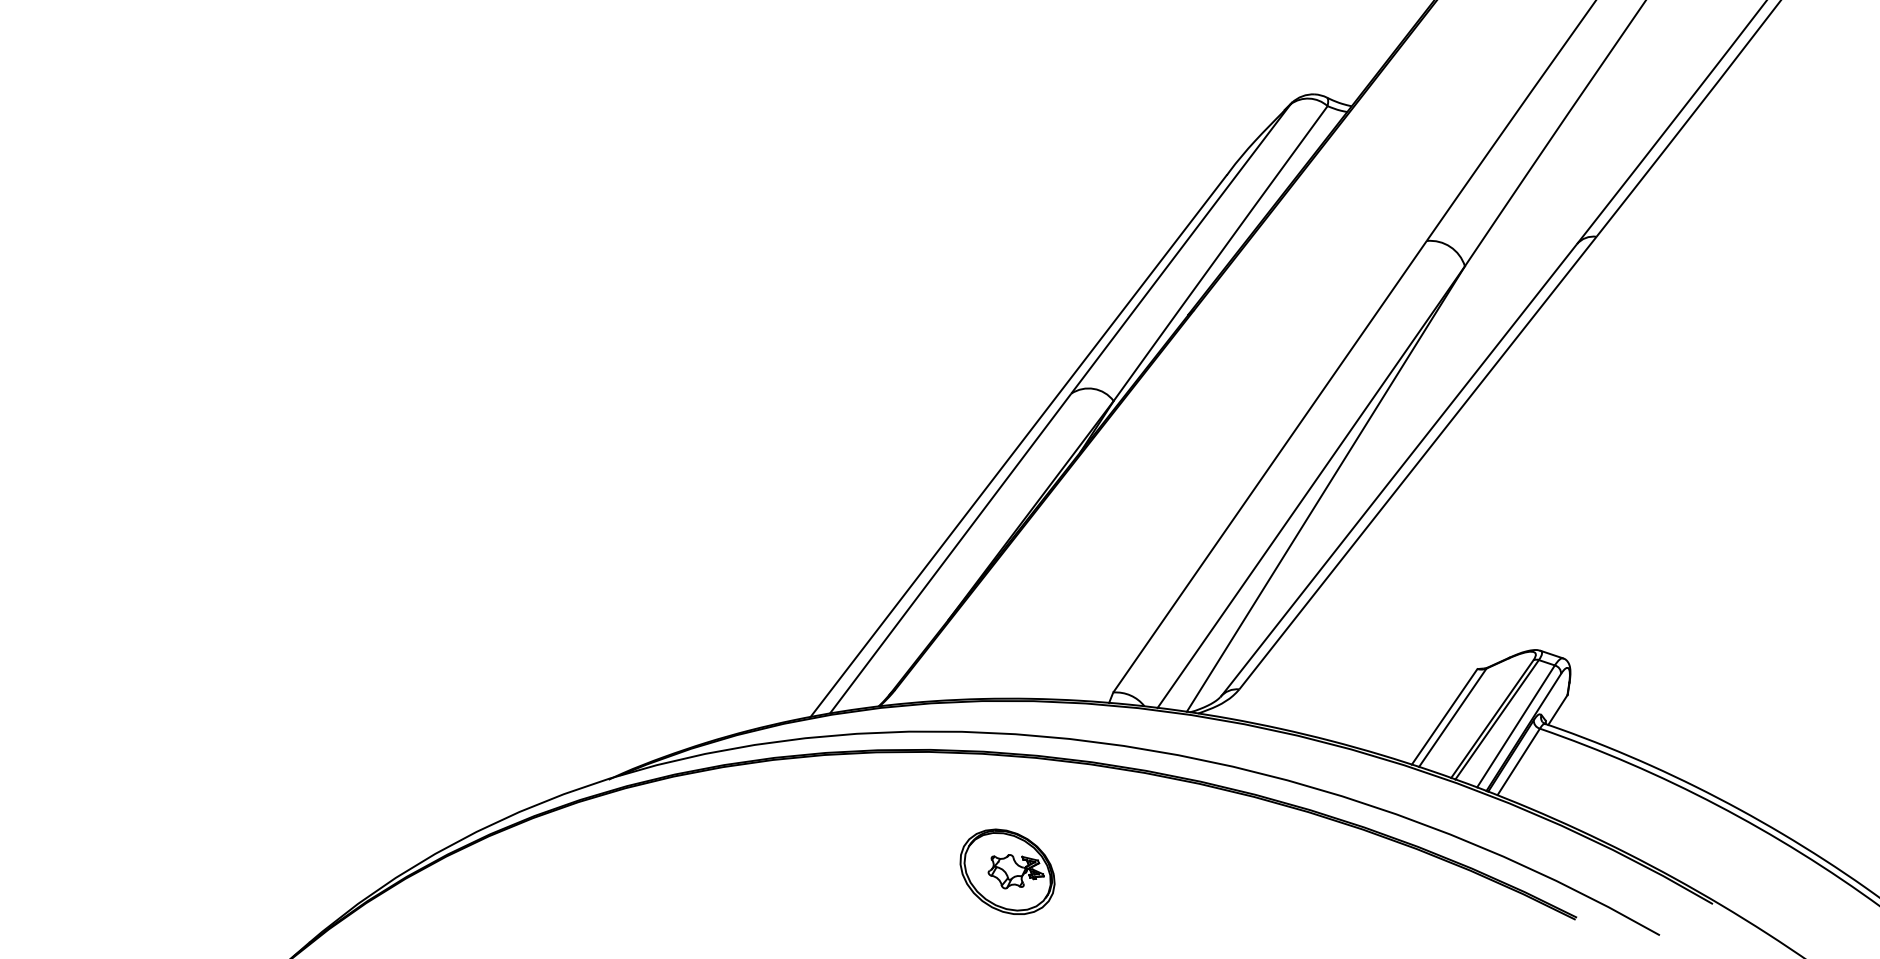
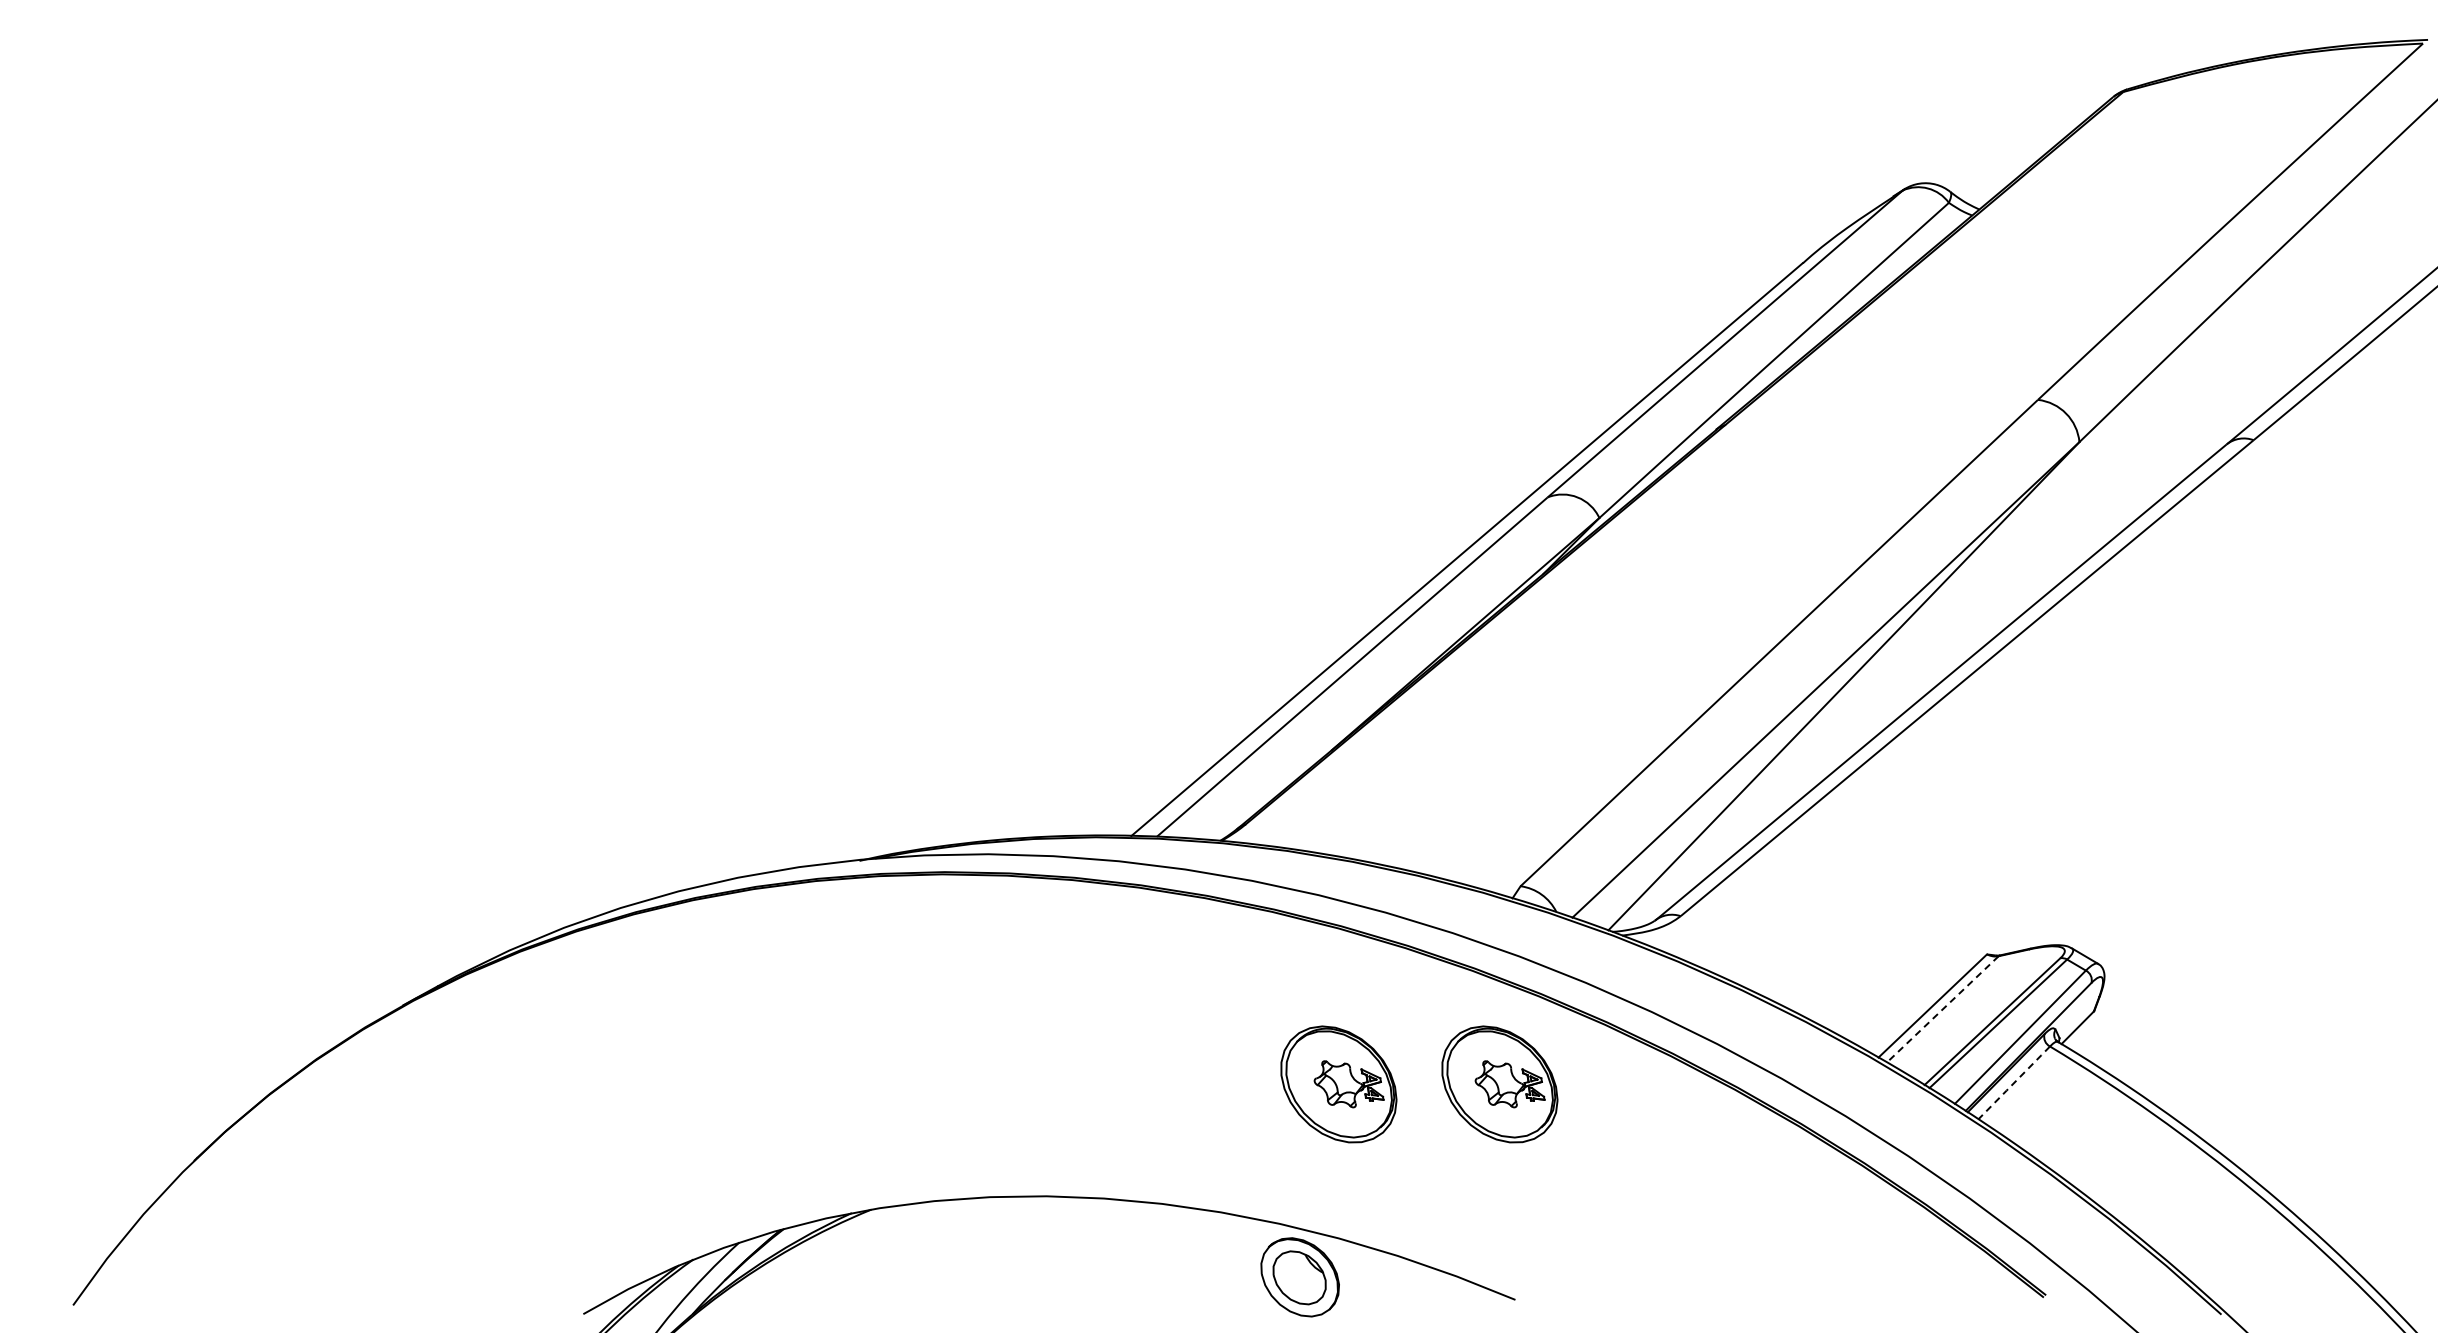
line: (1452, 717) -> (1942, 1009), solid -> dashed
line: (1518, 761) -> (2014, 1082), solid -> dashed
part: (1129, 846) -> (1499, 1084), added

